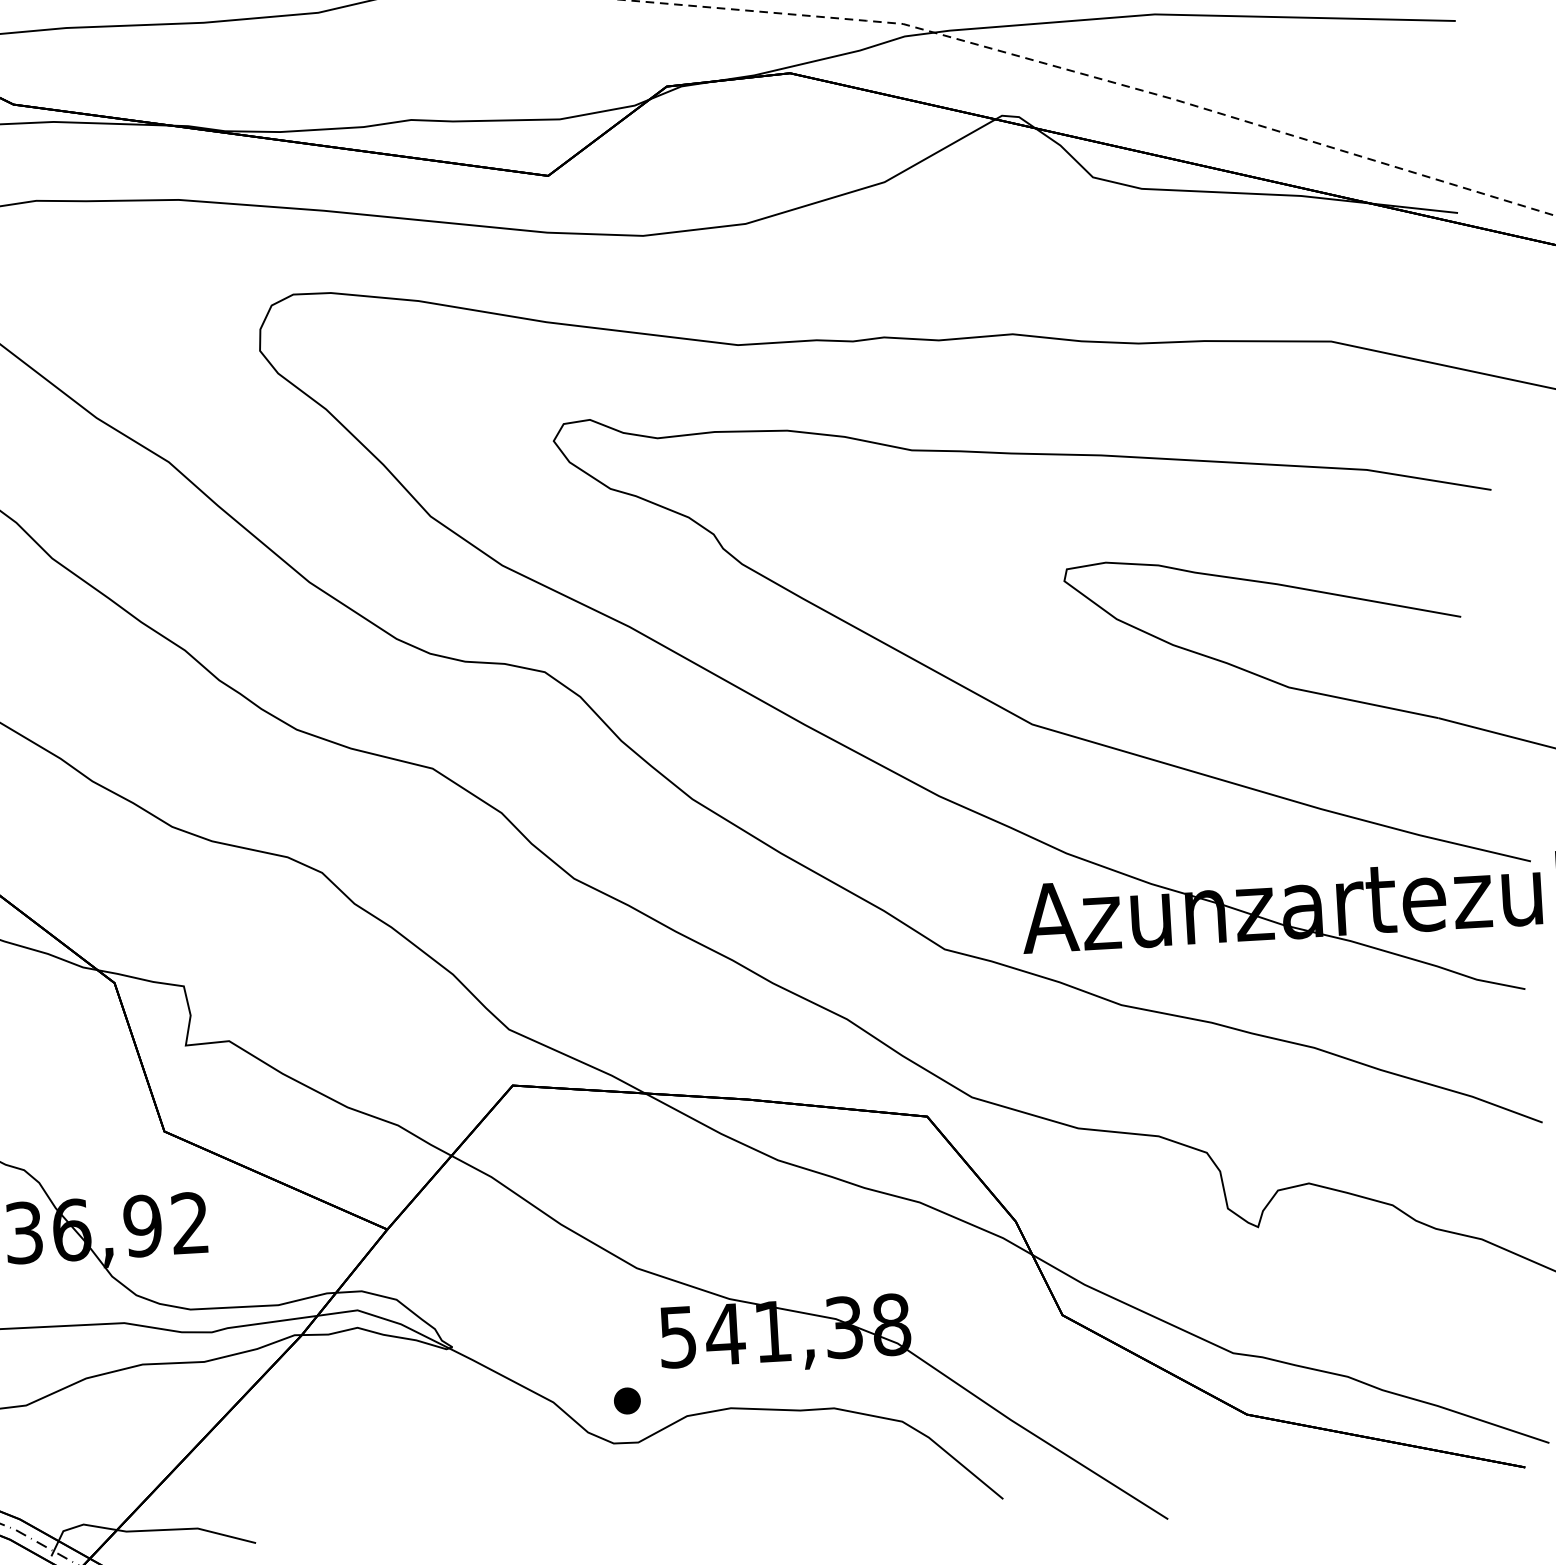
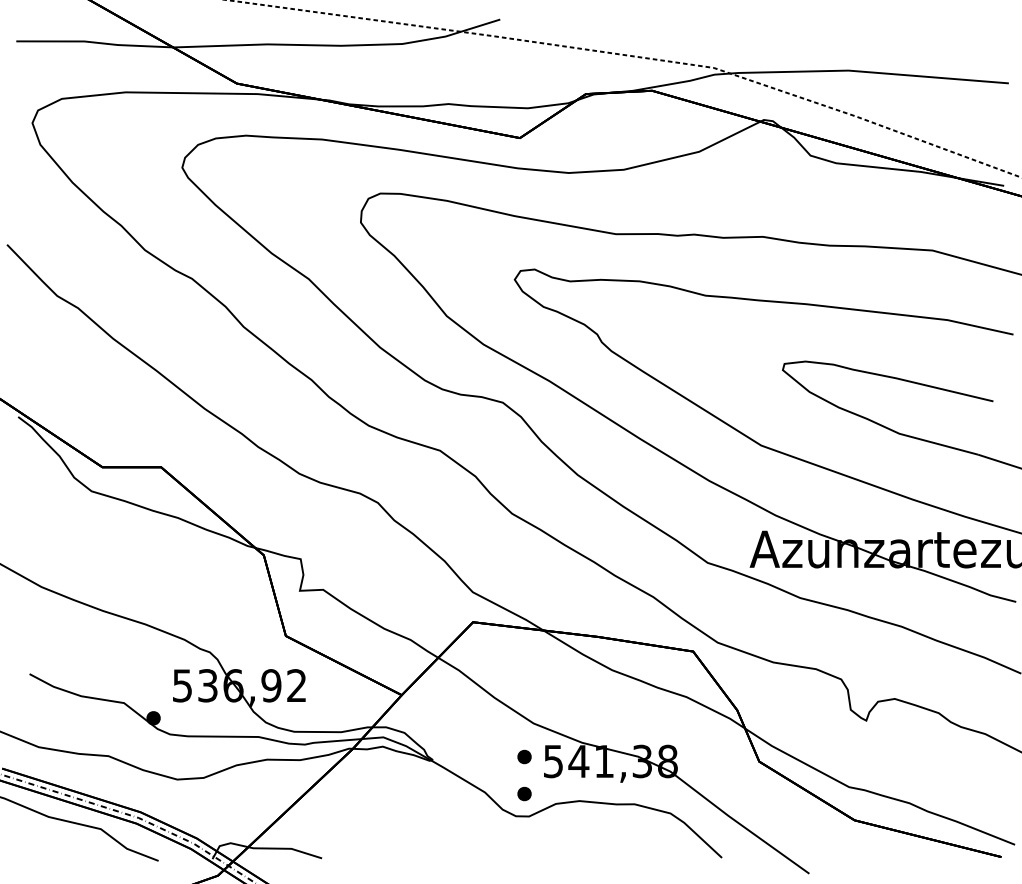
part: (623, 1332) -> (524, 757), added

